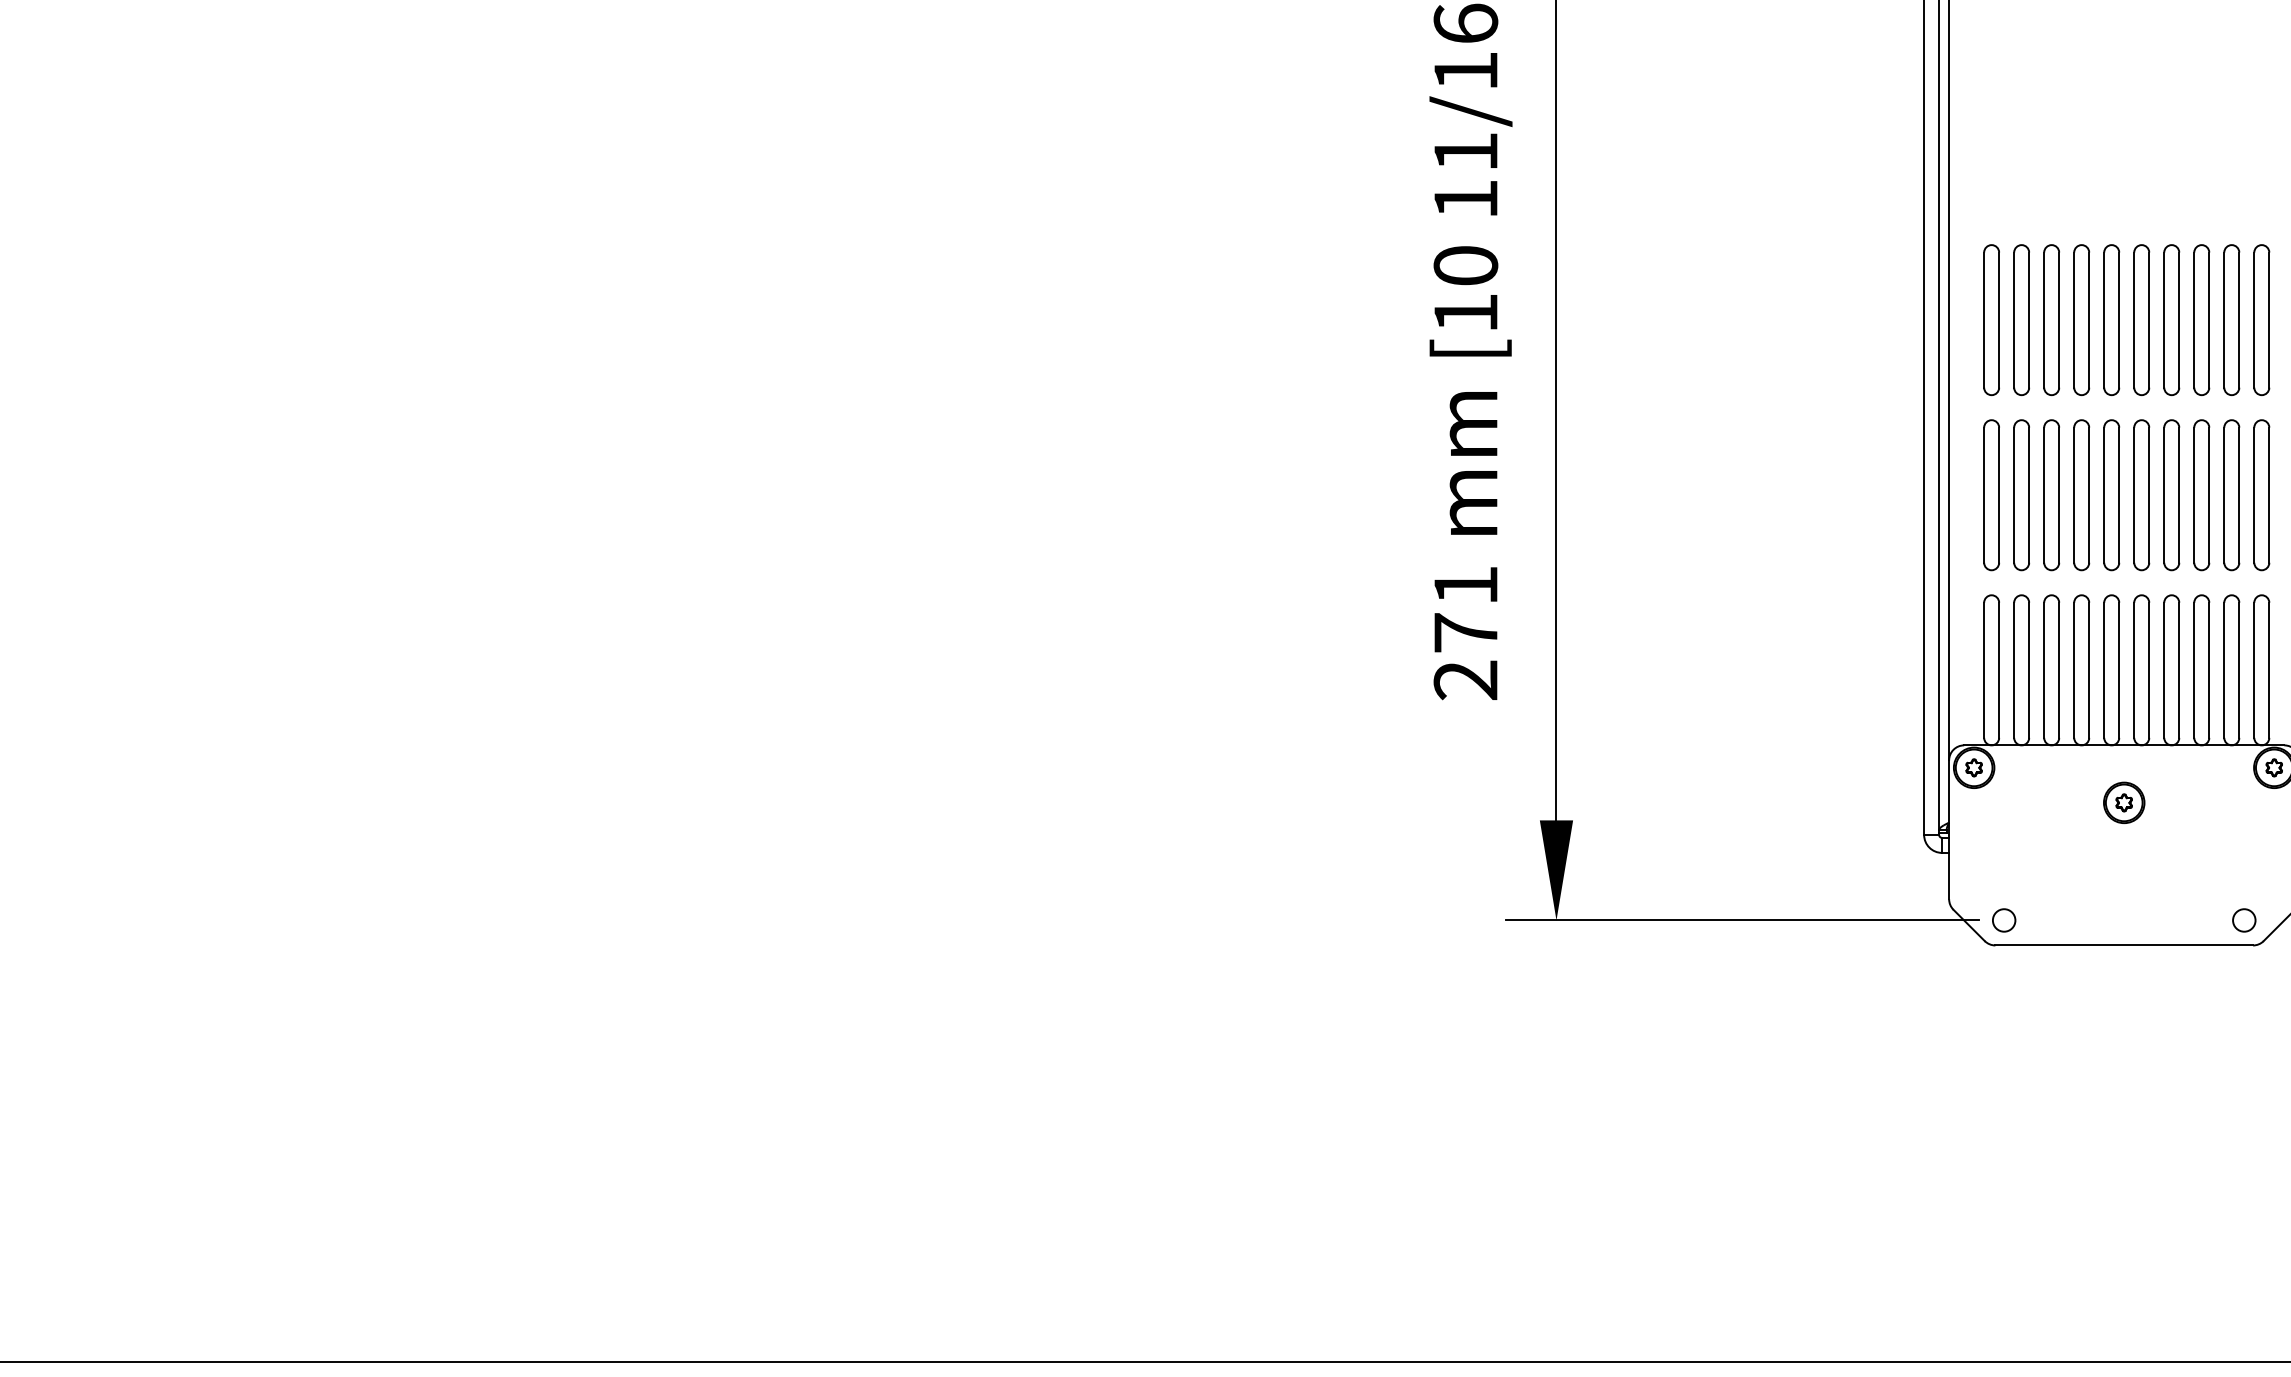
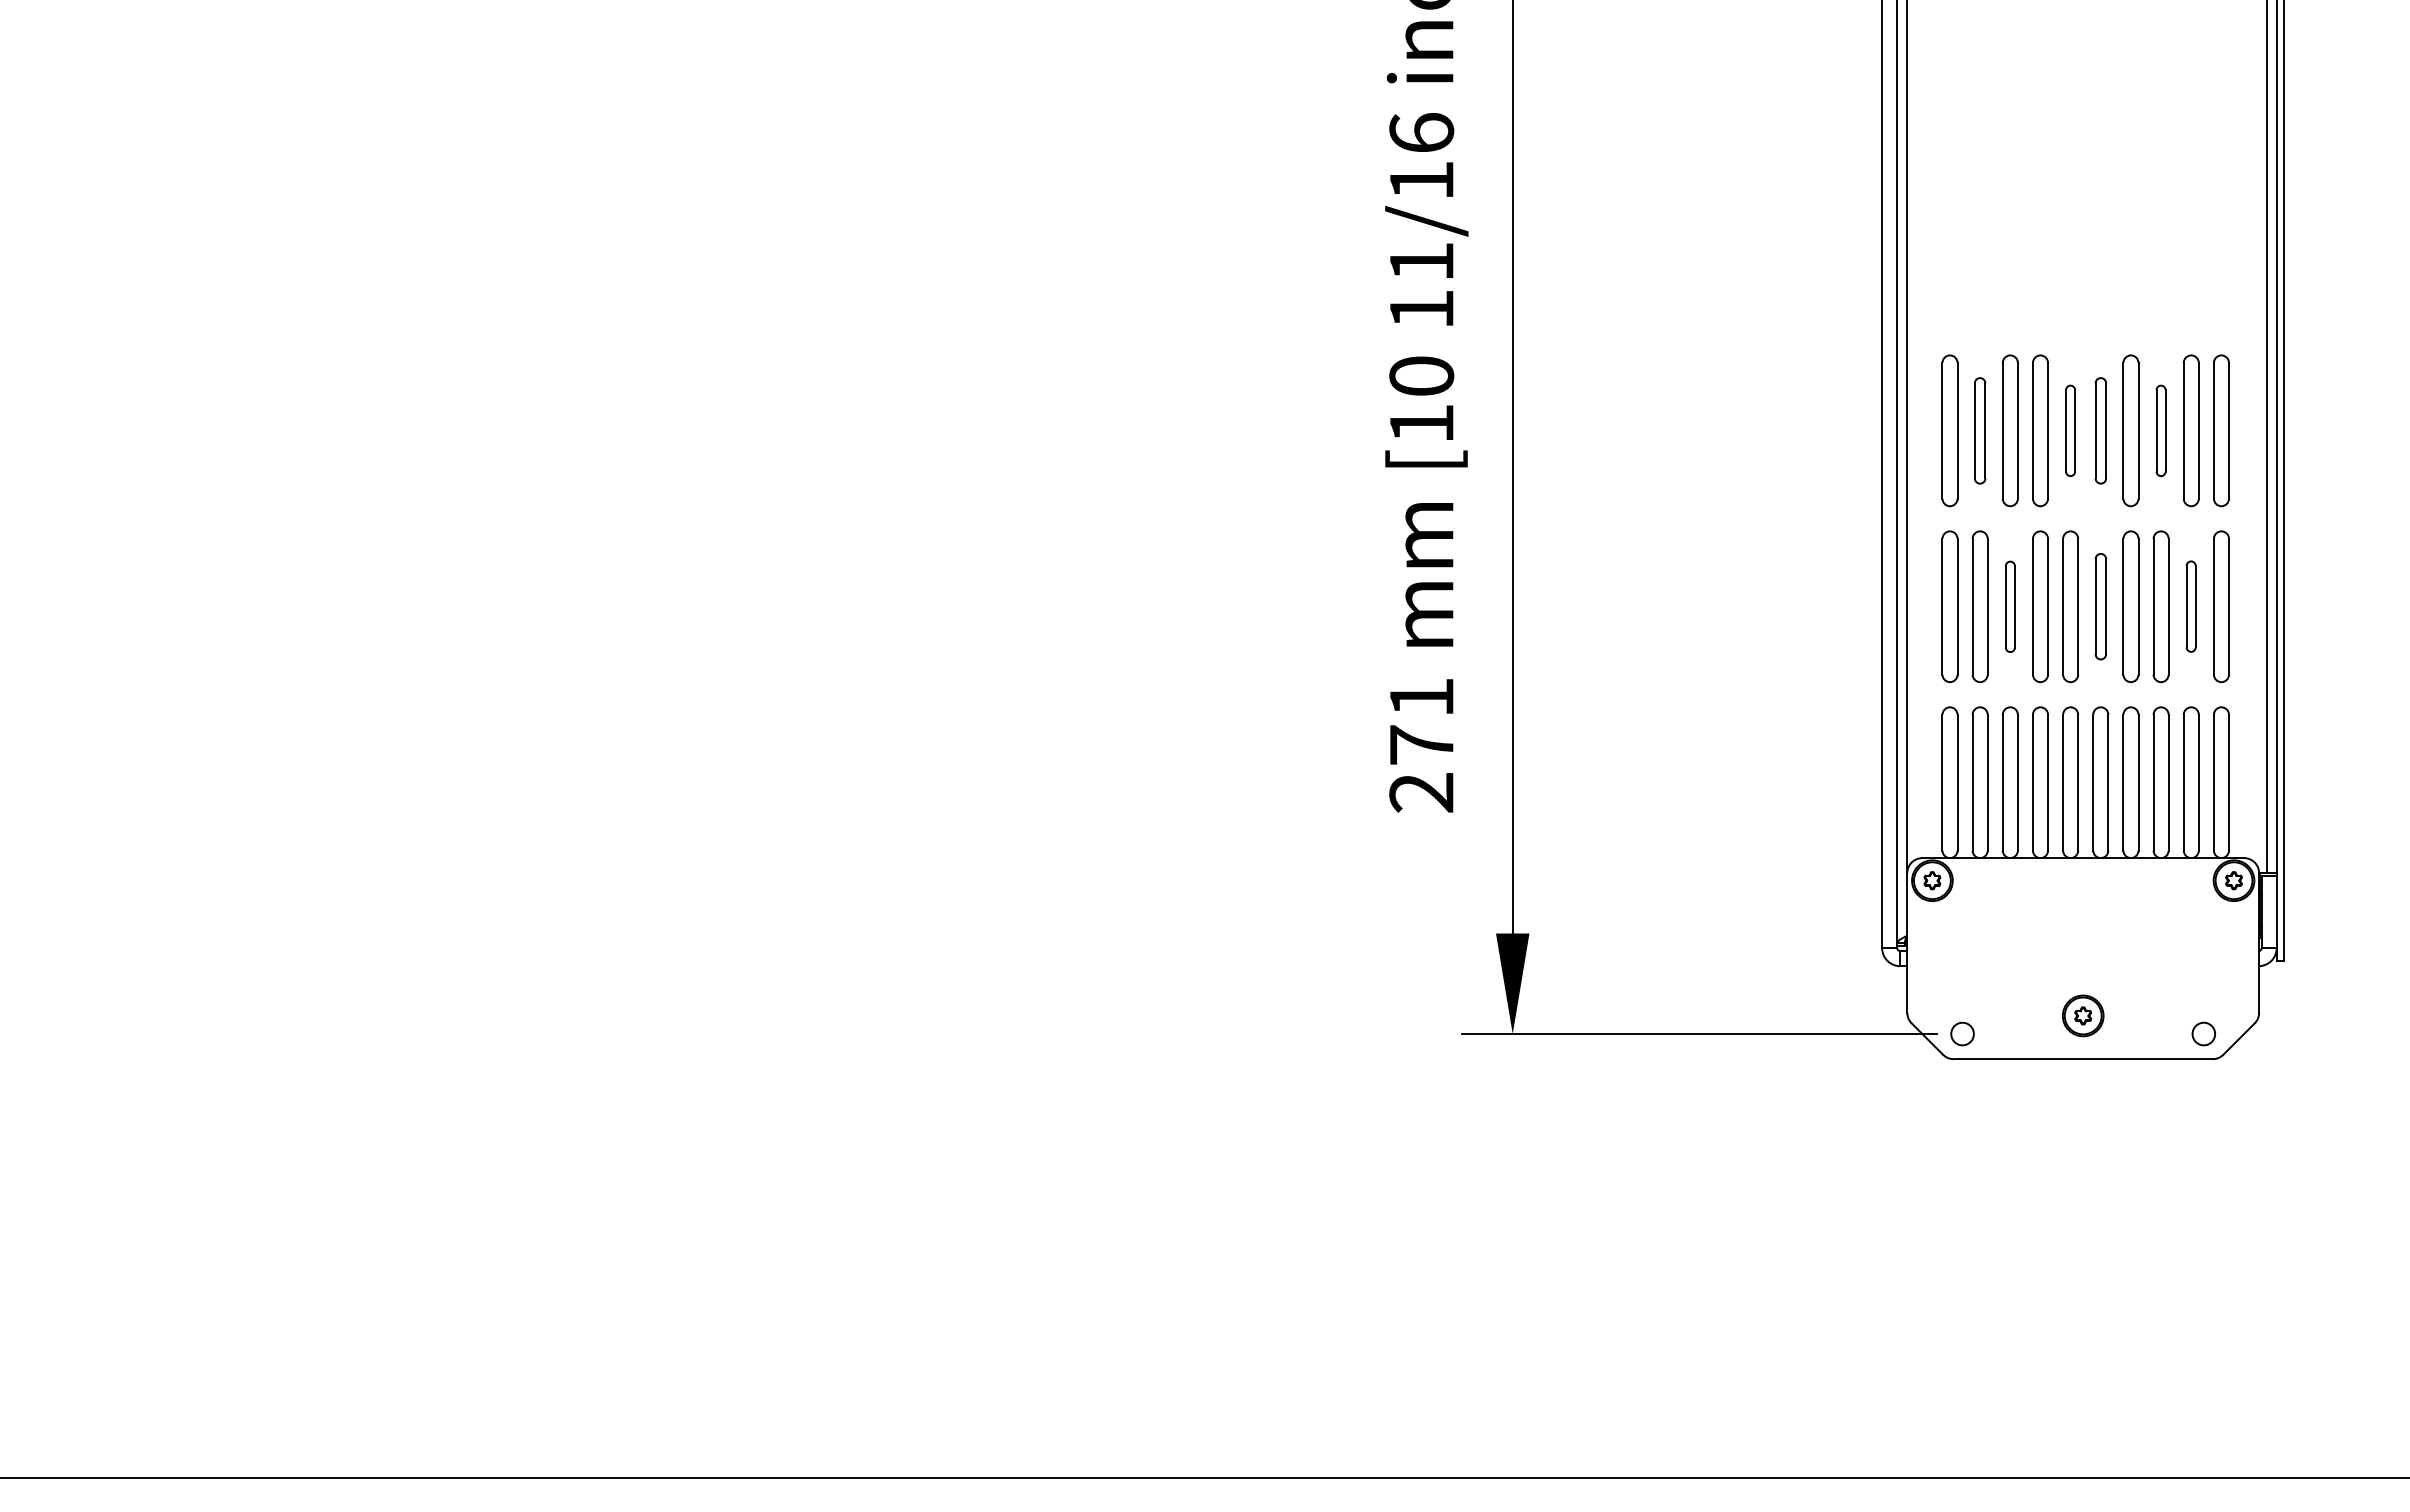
part: (2021, 319) -> (1979, 430), size x0.7
part: (2111, 319) -> (2070, 430), size x0.6
part: (2141, 319) -> (2100, 430), size x0.7
part: (2201, 319) -> (2160, 430), size x0.6
part: (2051, 494) -> (2010, 606), size x0.6
part: (2141, 494) -> (2100, 606), size x0.7
part: (2231, 494) -> (2190, 606), size x0.6
part: (2124, 802) -> (2083, 1015), moved

